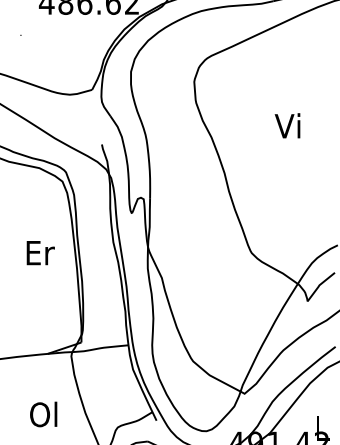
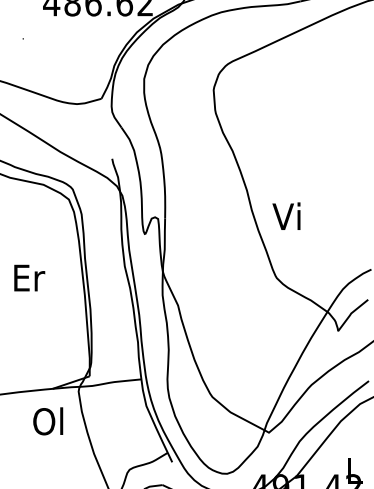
text: (287, 125) -> (286, 215), moved
text: (40, 253) -> (29, 278), moved
text: (43, 414) -> (48, 421), moved

